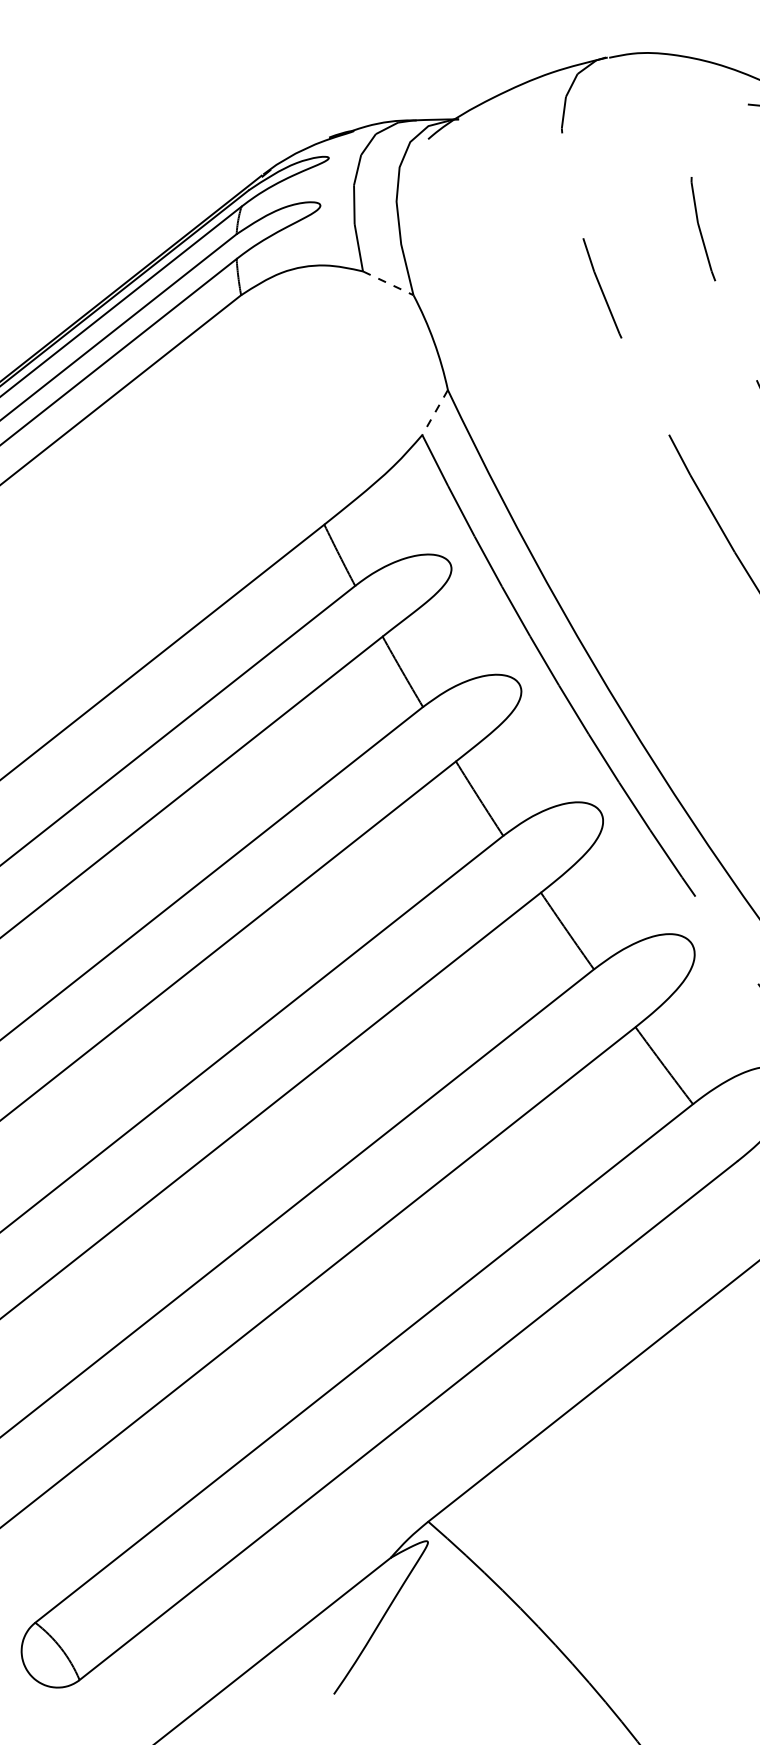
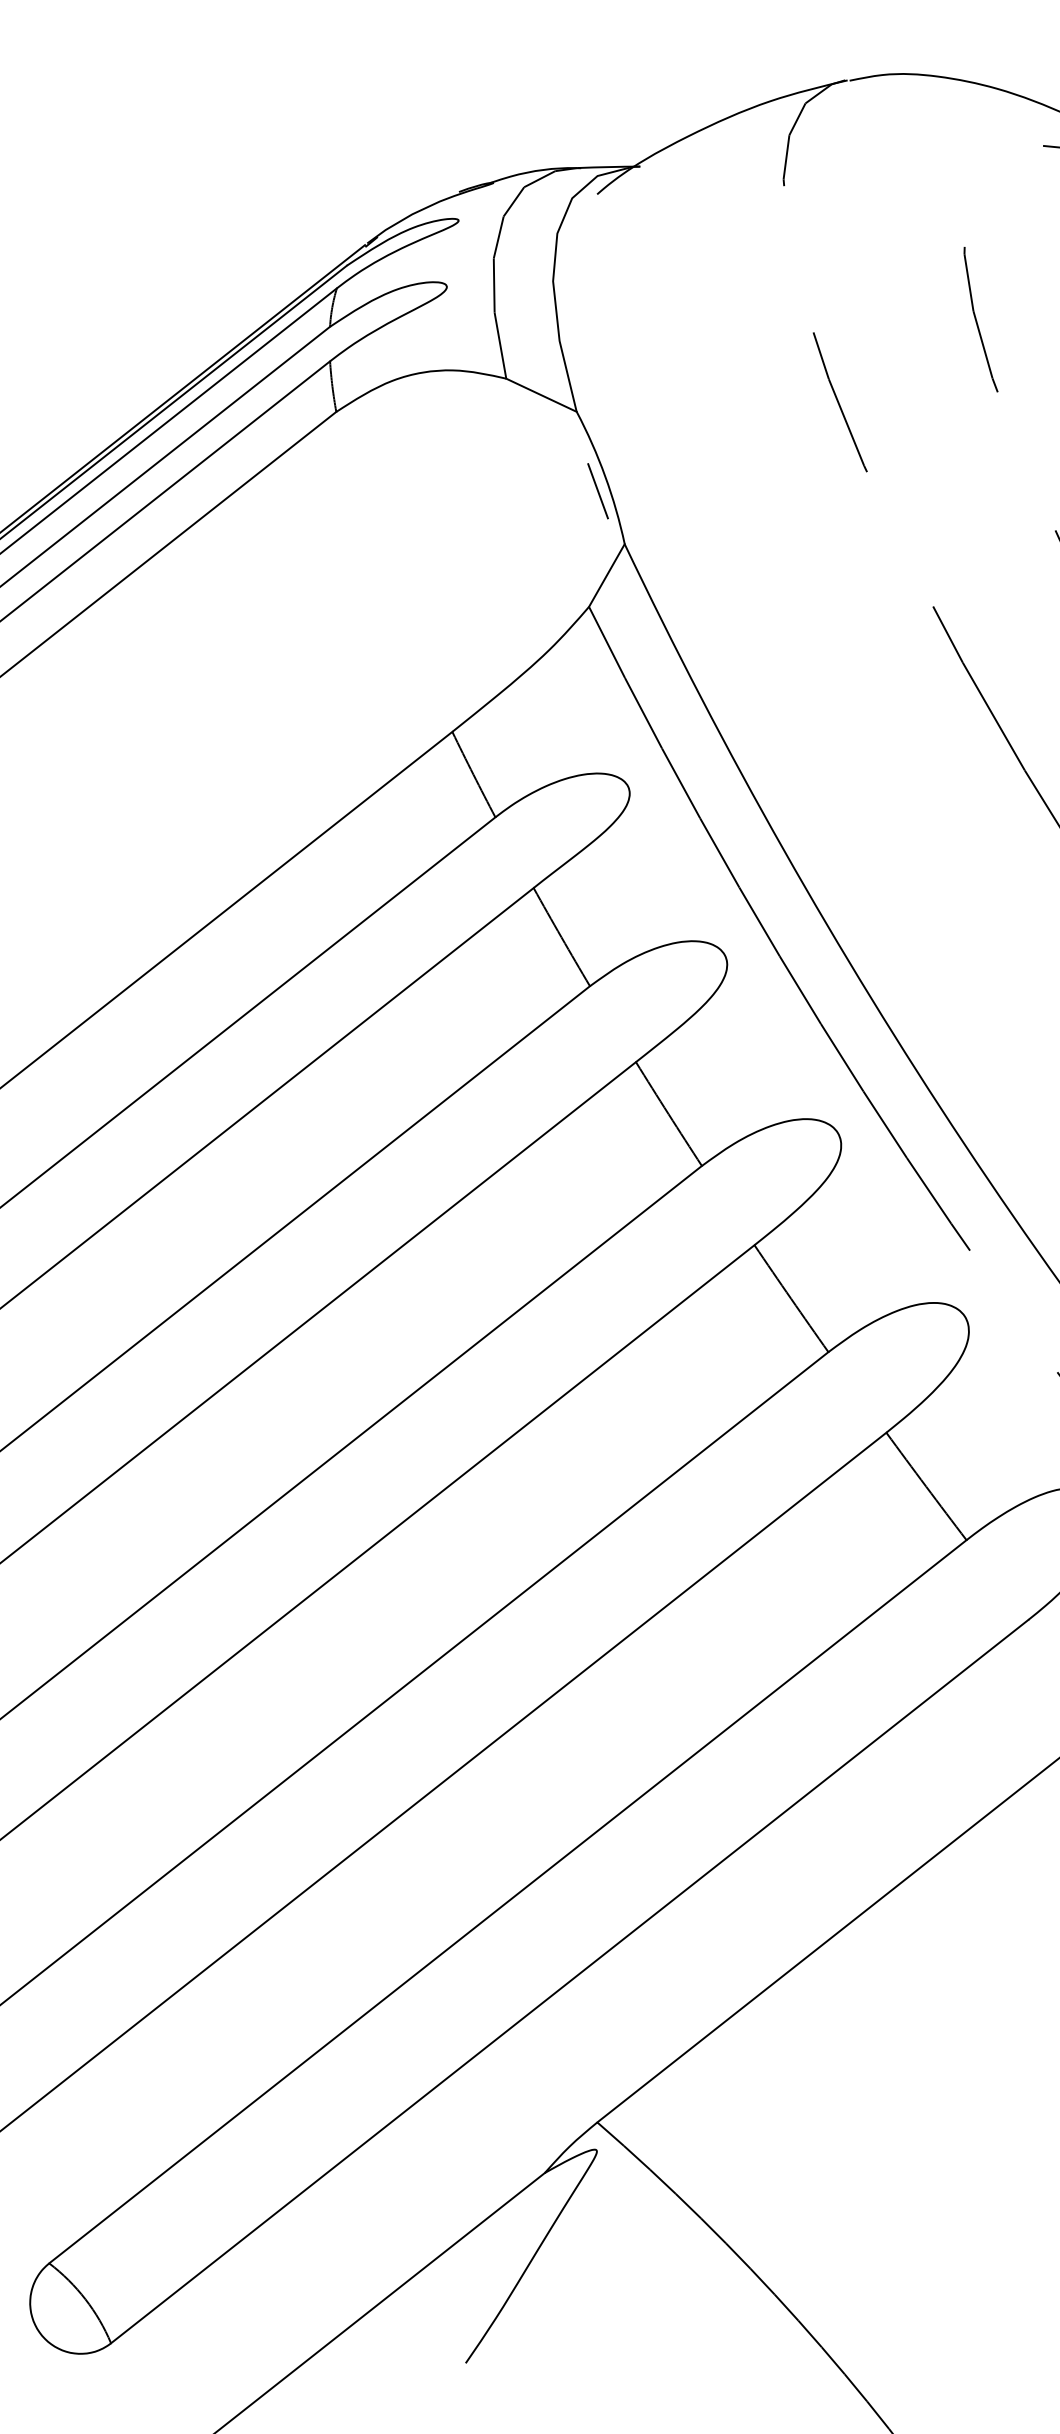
line: (388, 283) -> (541, 395), dashed -> solid
line: (428, 352) -> (597, 491), added
line: (434, 412) -> (606, 575), dashed -> solid

